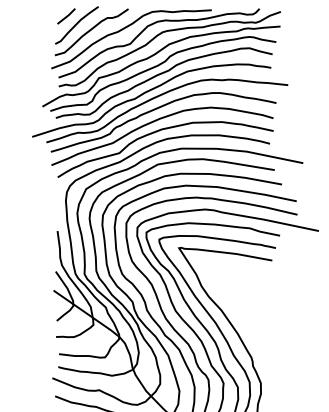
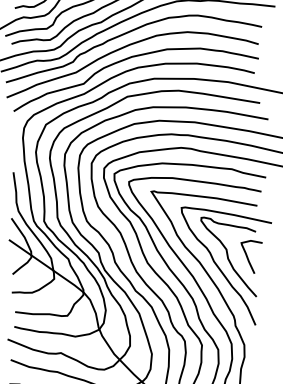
part: (244, 313) -> (225, 265), added

